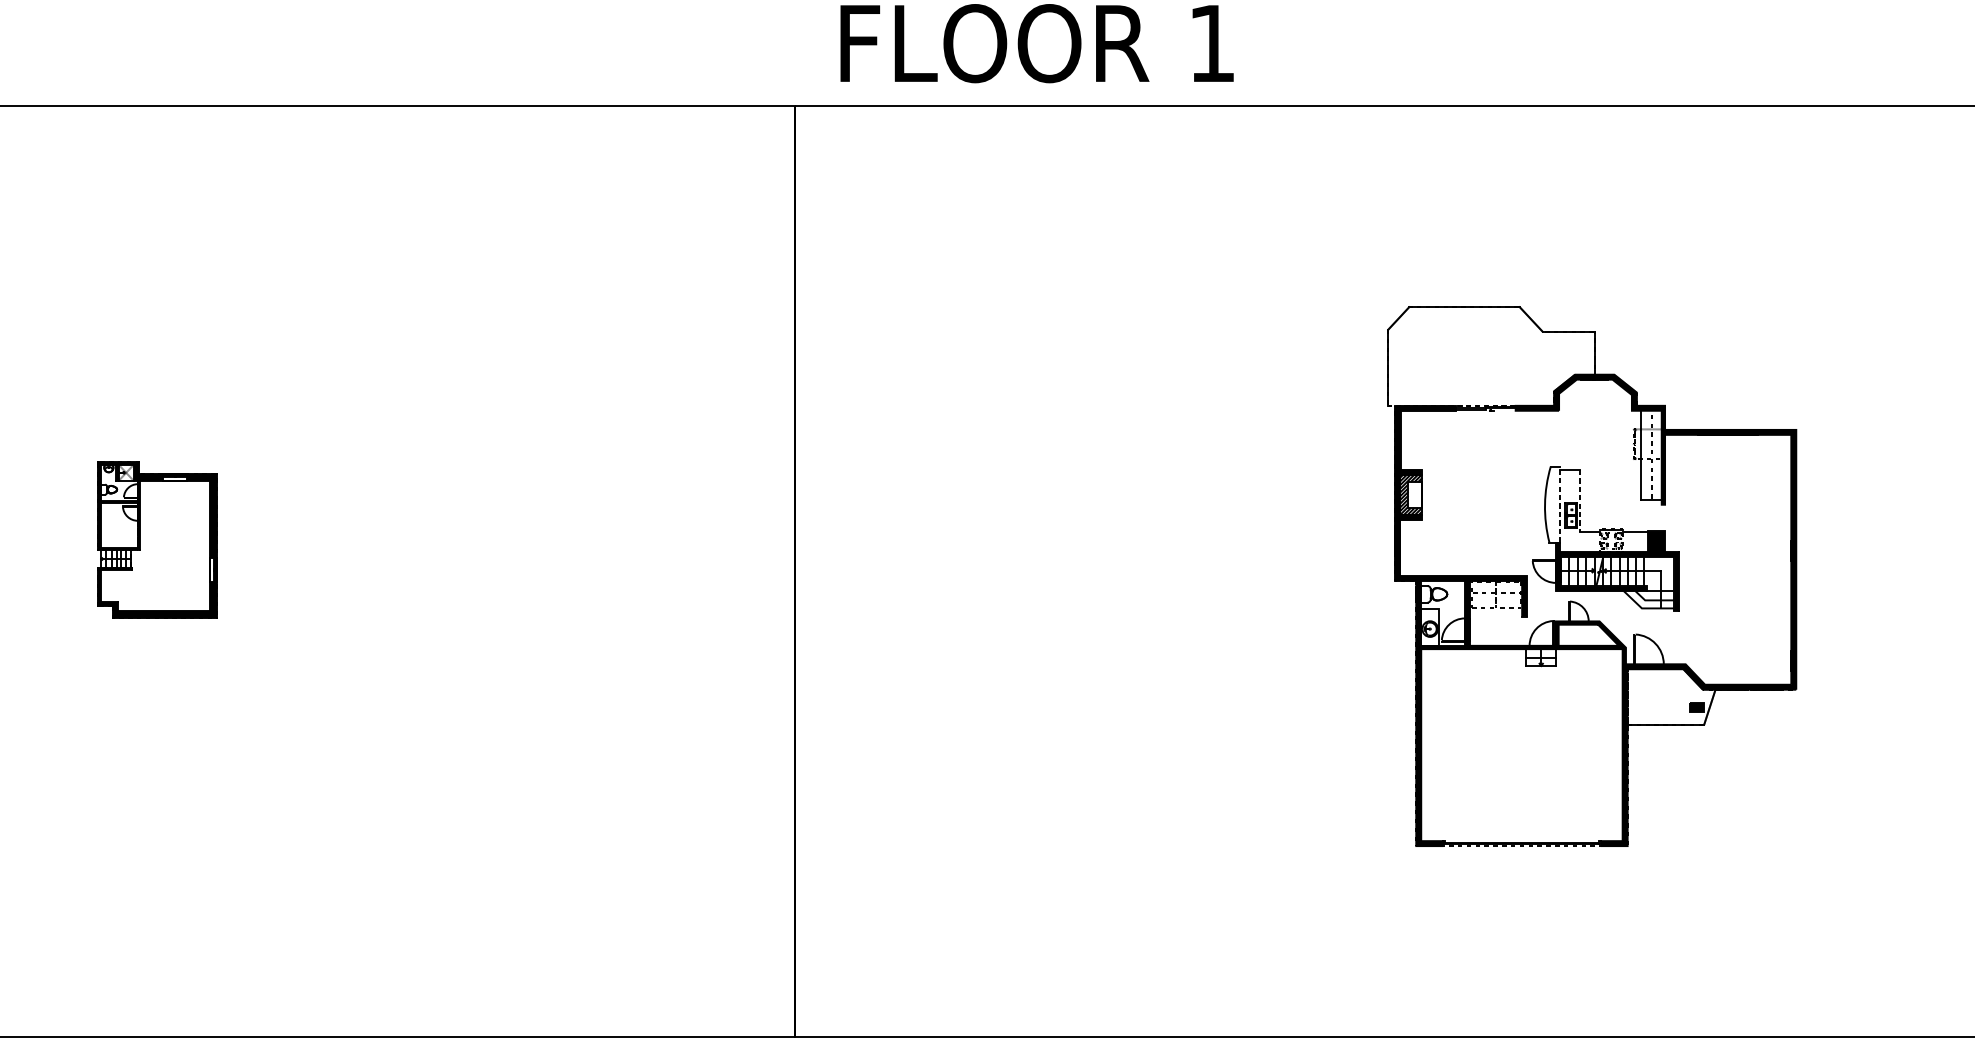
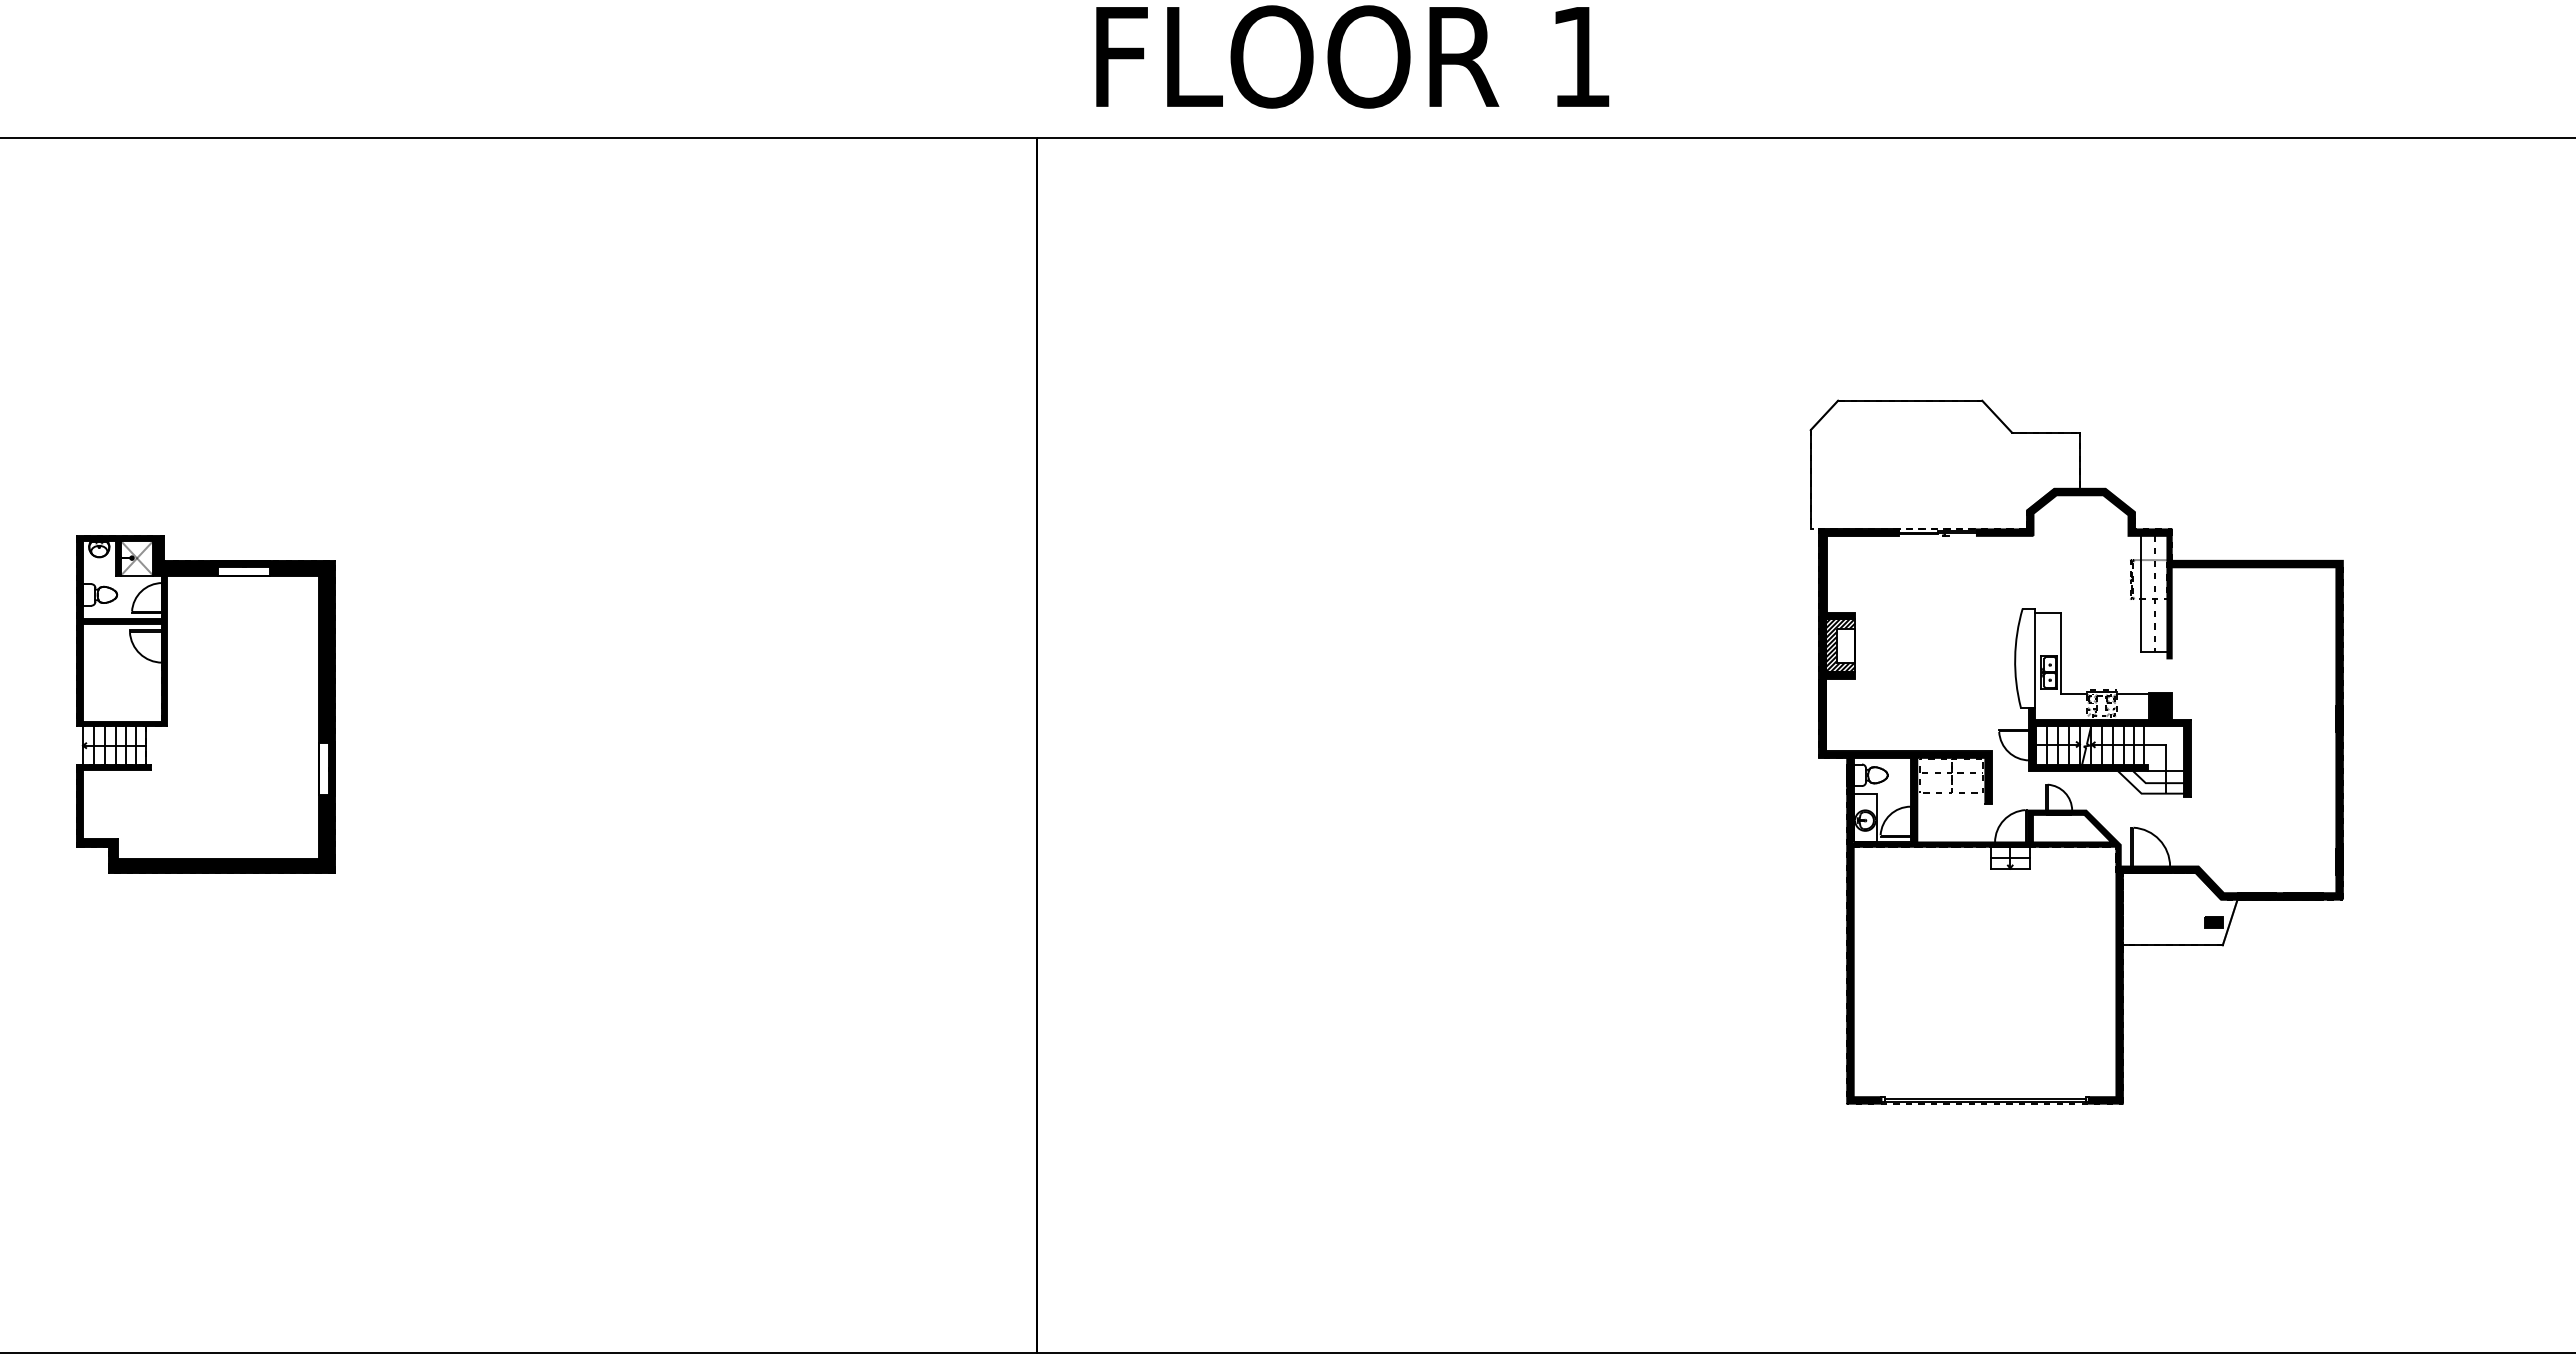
line: (1580, 500) -> (2061, 653), dashed -> solid
line: (1559, 504) -> (2034, 657), dashed -> solid
part: (157, 540) -> (205, 704), size x1.67

